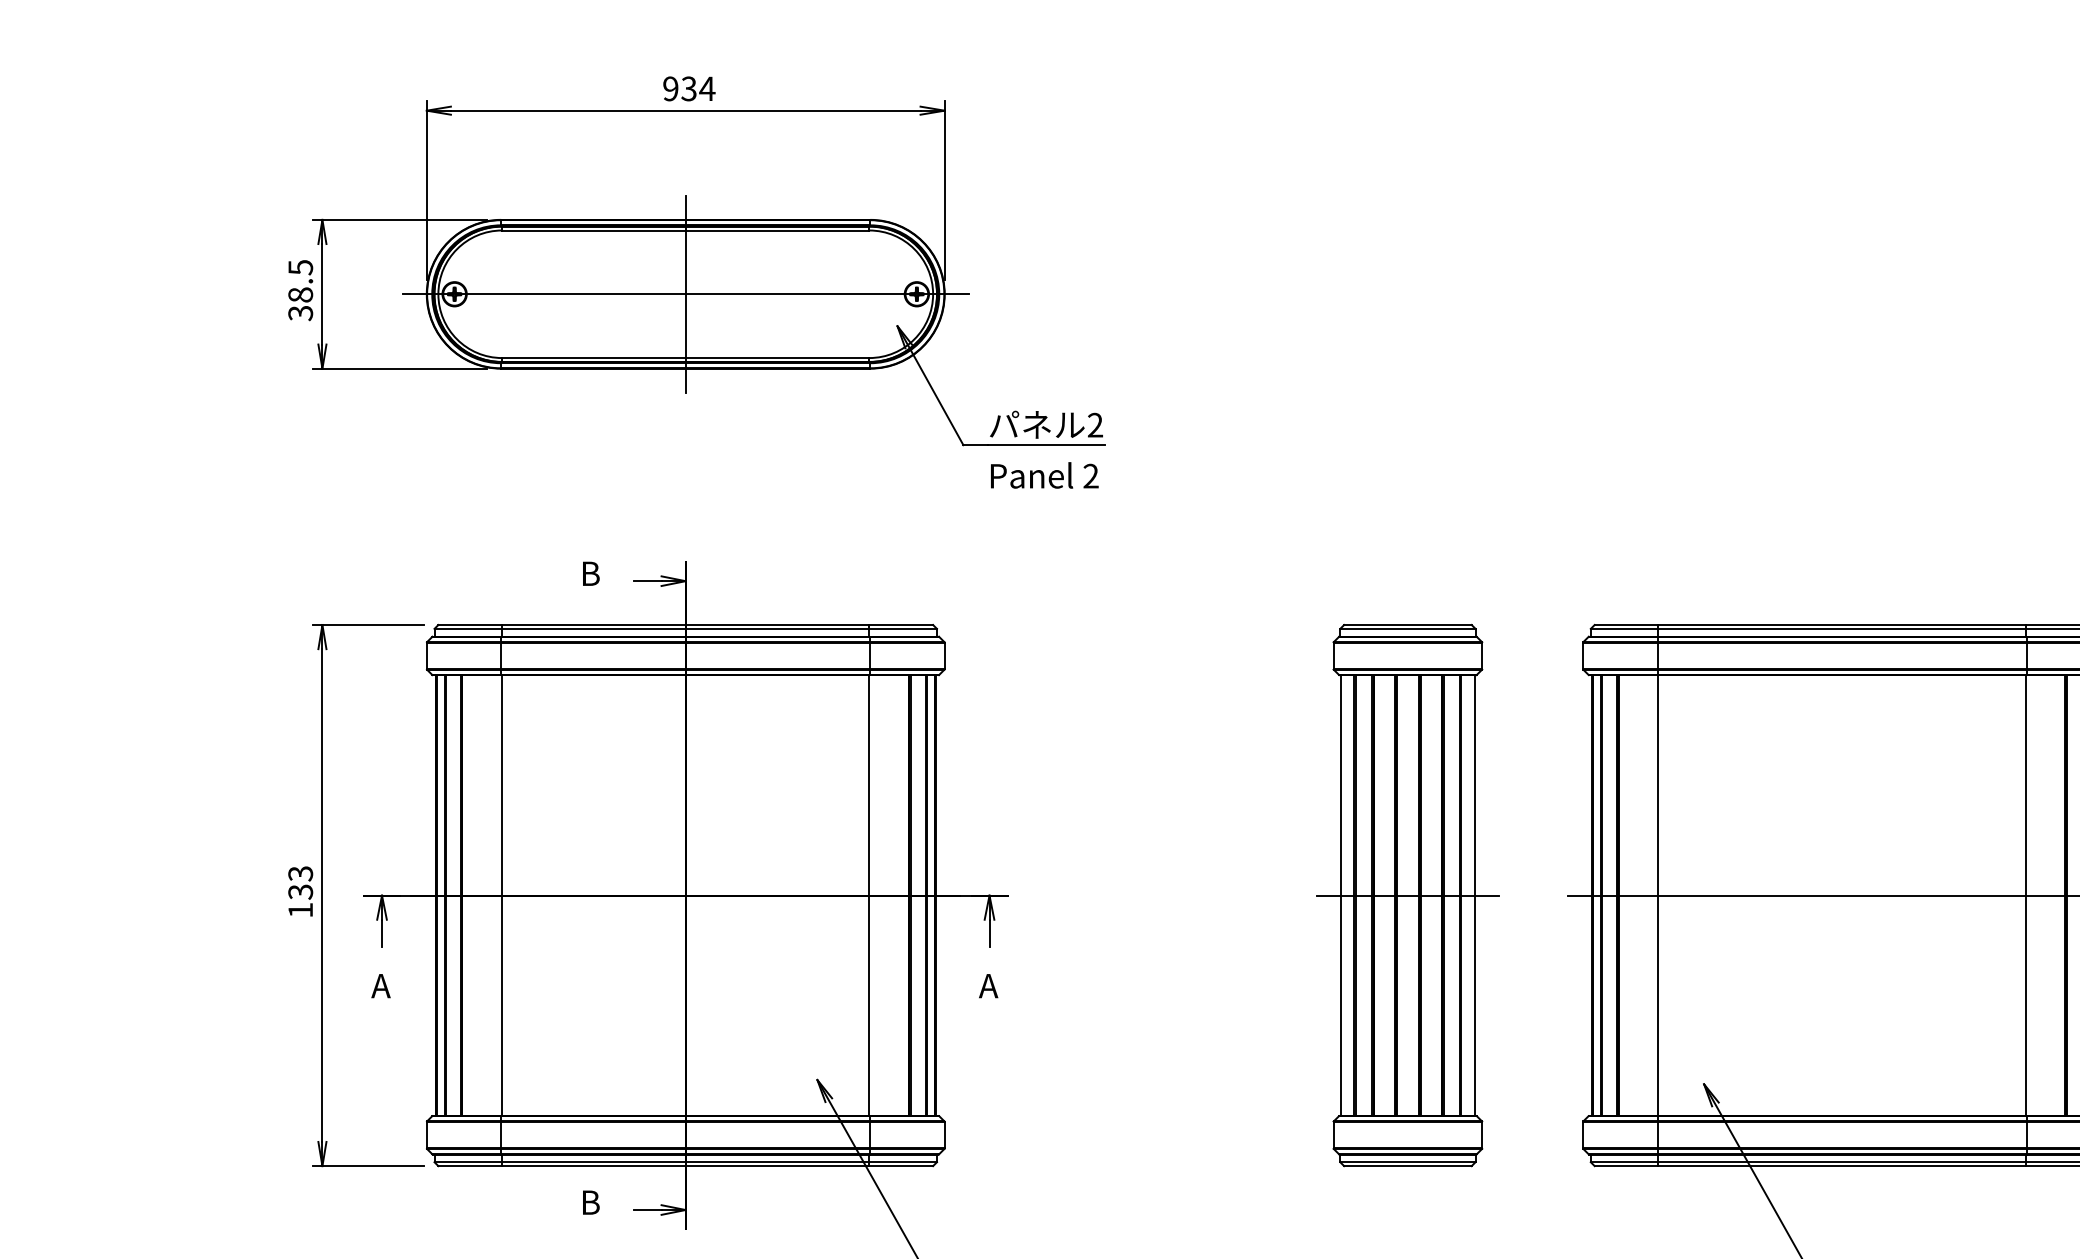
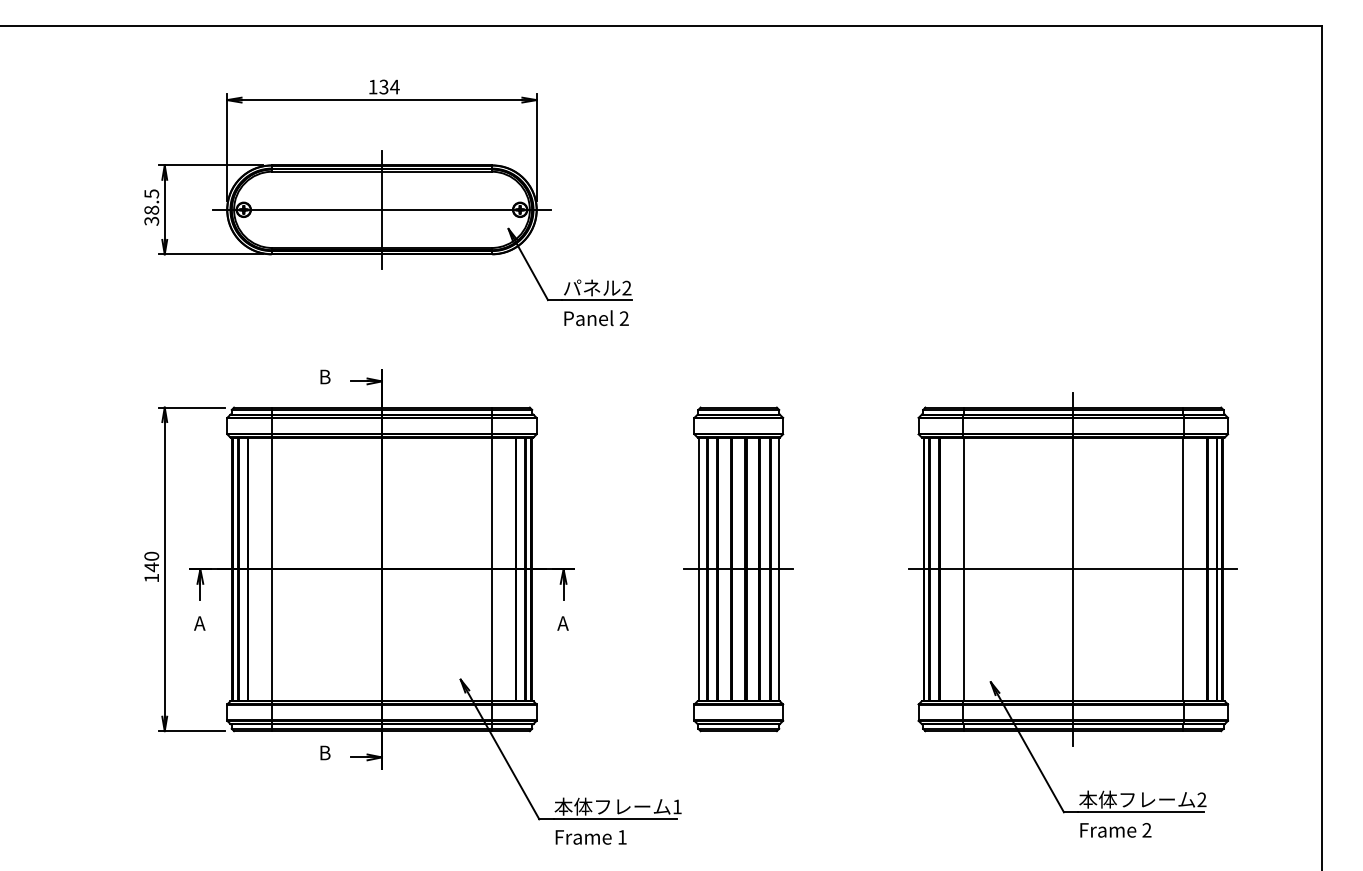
text: (669, 87) -> (372, 86), 934 -> 134
text: (300, 882) -> (151, 561), 133 -> 140
part: (1407, 895) -> (738, 569), moved
line: (1842, 895) -> (1073, 569), added

